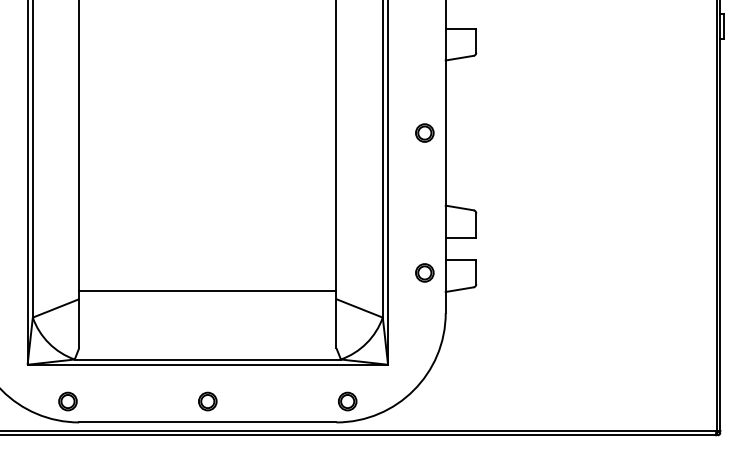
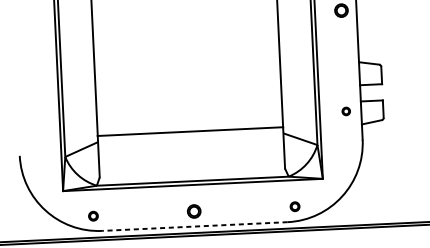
part: (424, 272) -> (345, 111), size x0.6
part: (67, 401) -> (93, 216), size x0.7
part: (347, 401) -> (294, 206), size x0.7
line: (207, 422) -> (194, 226), solid -> dashed

